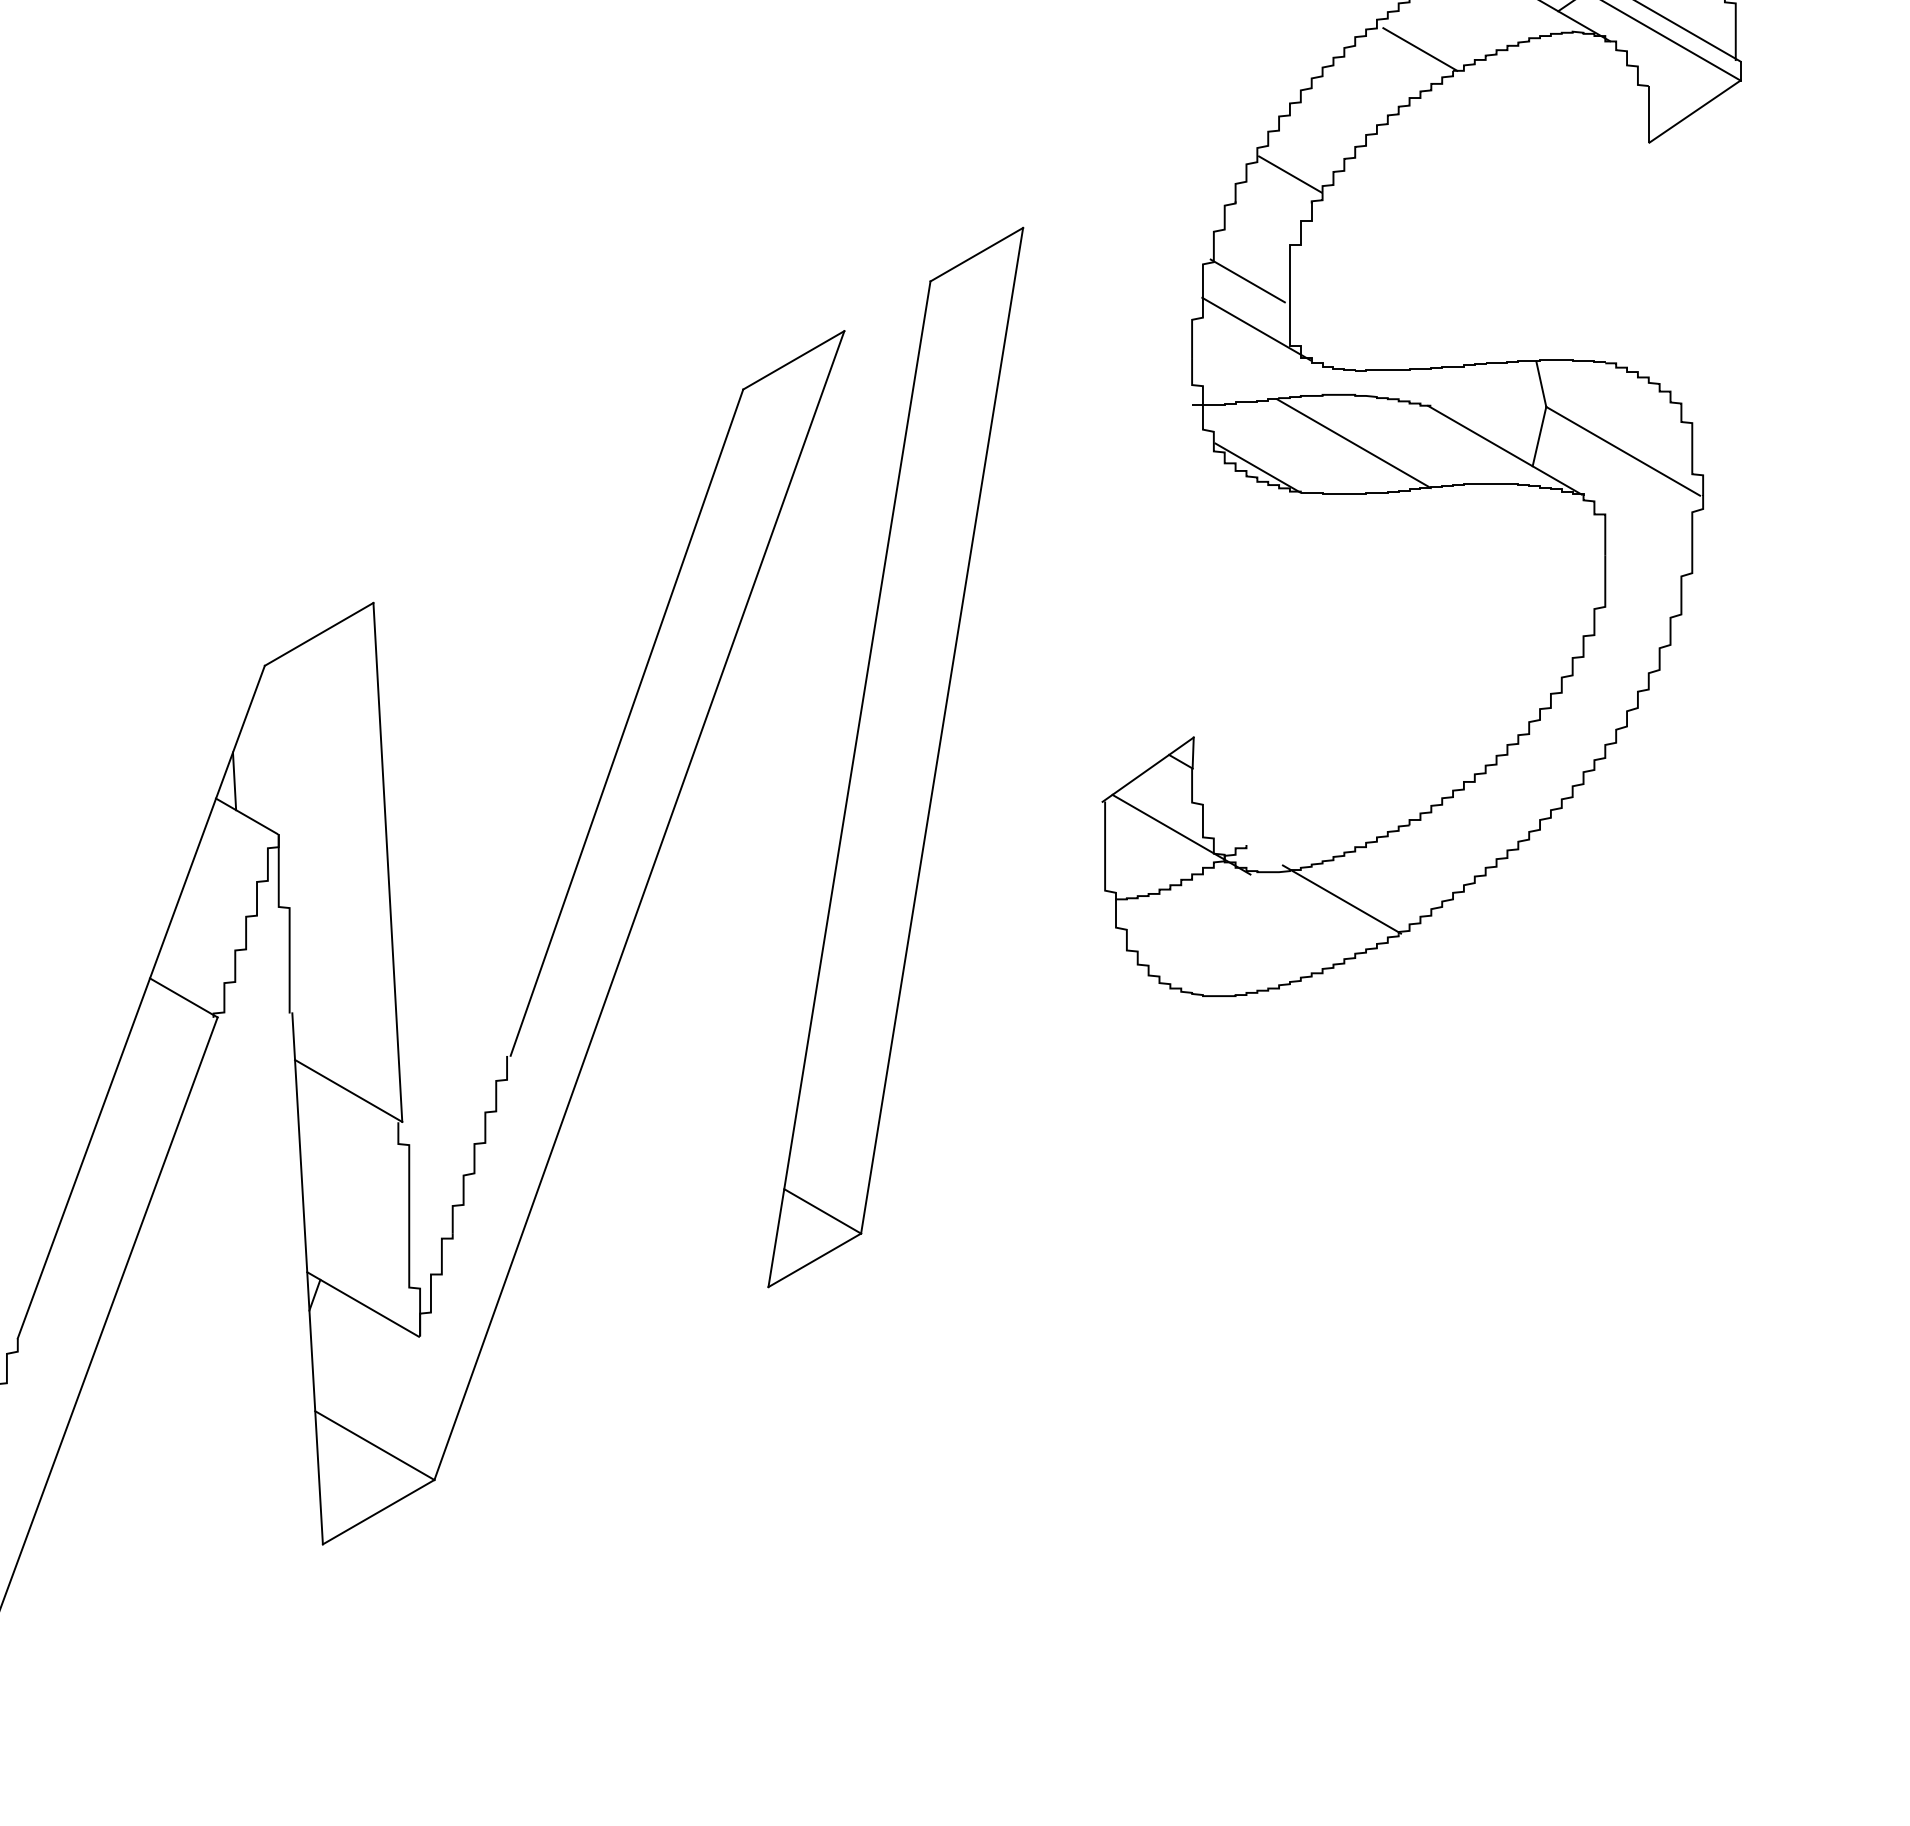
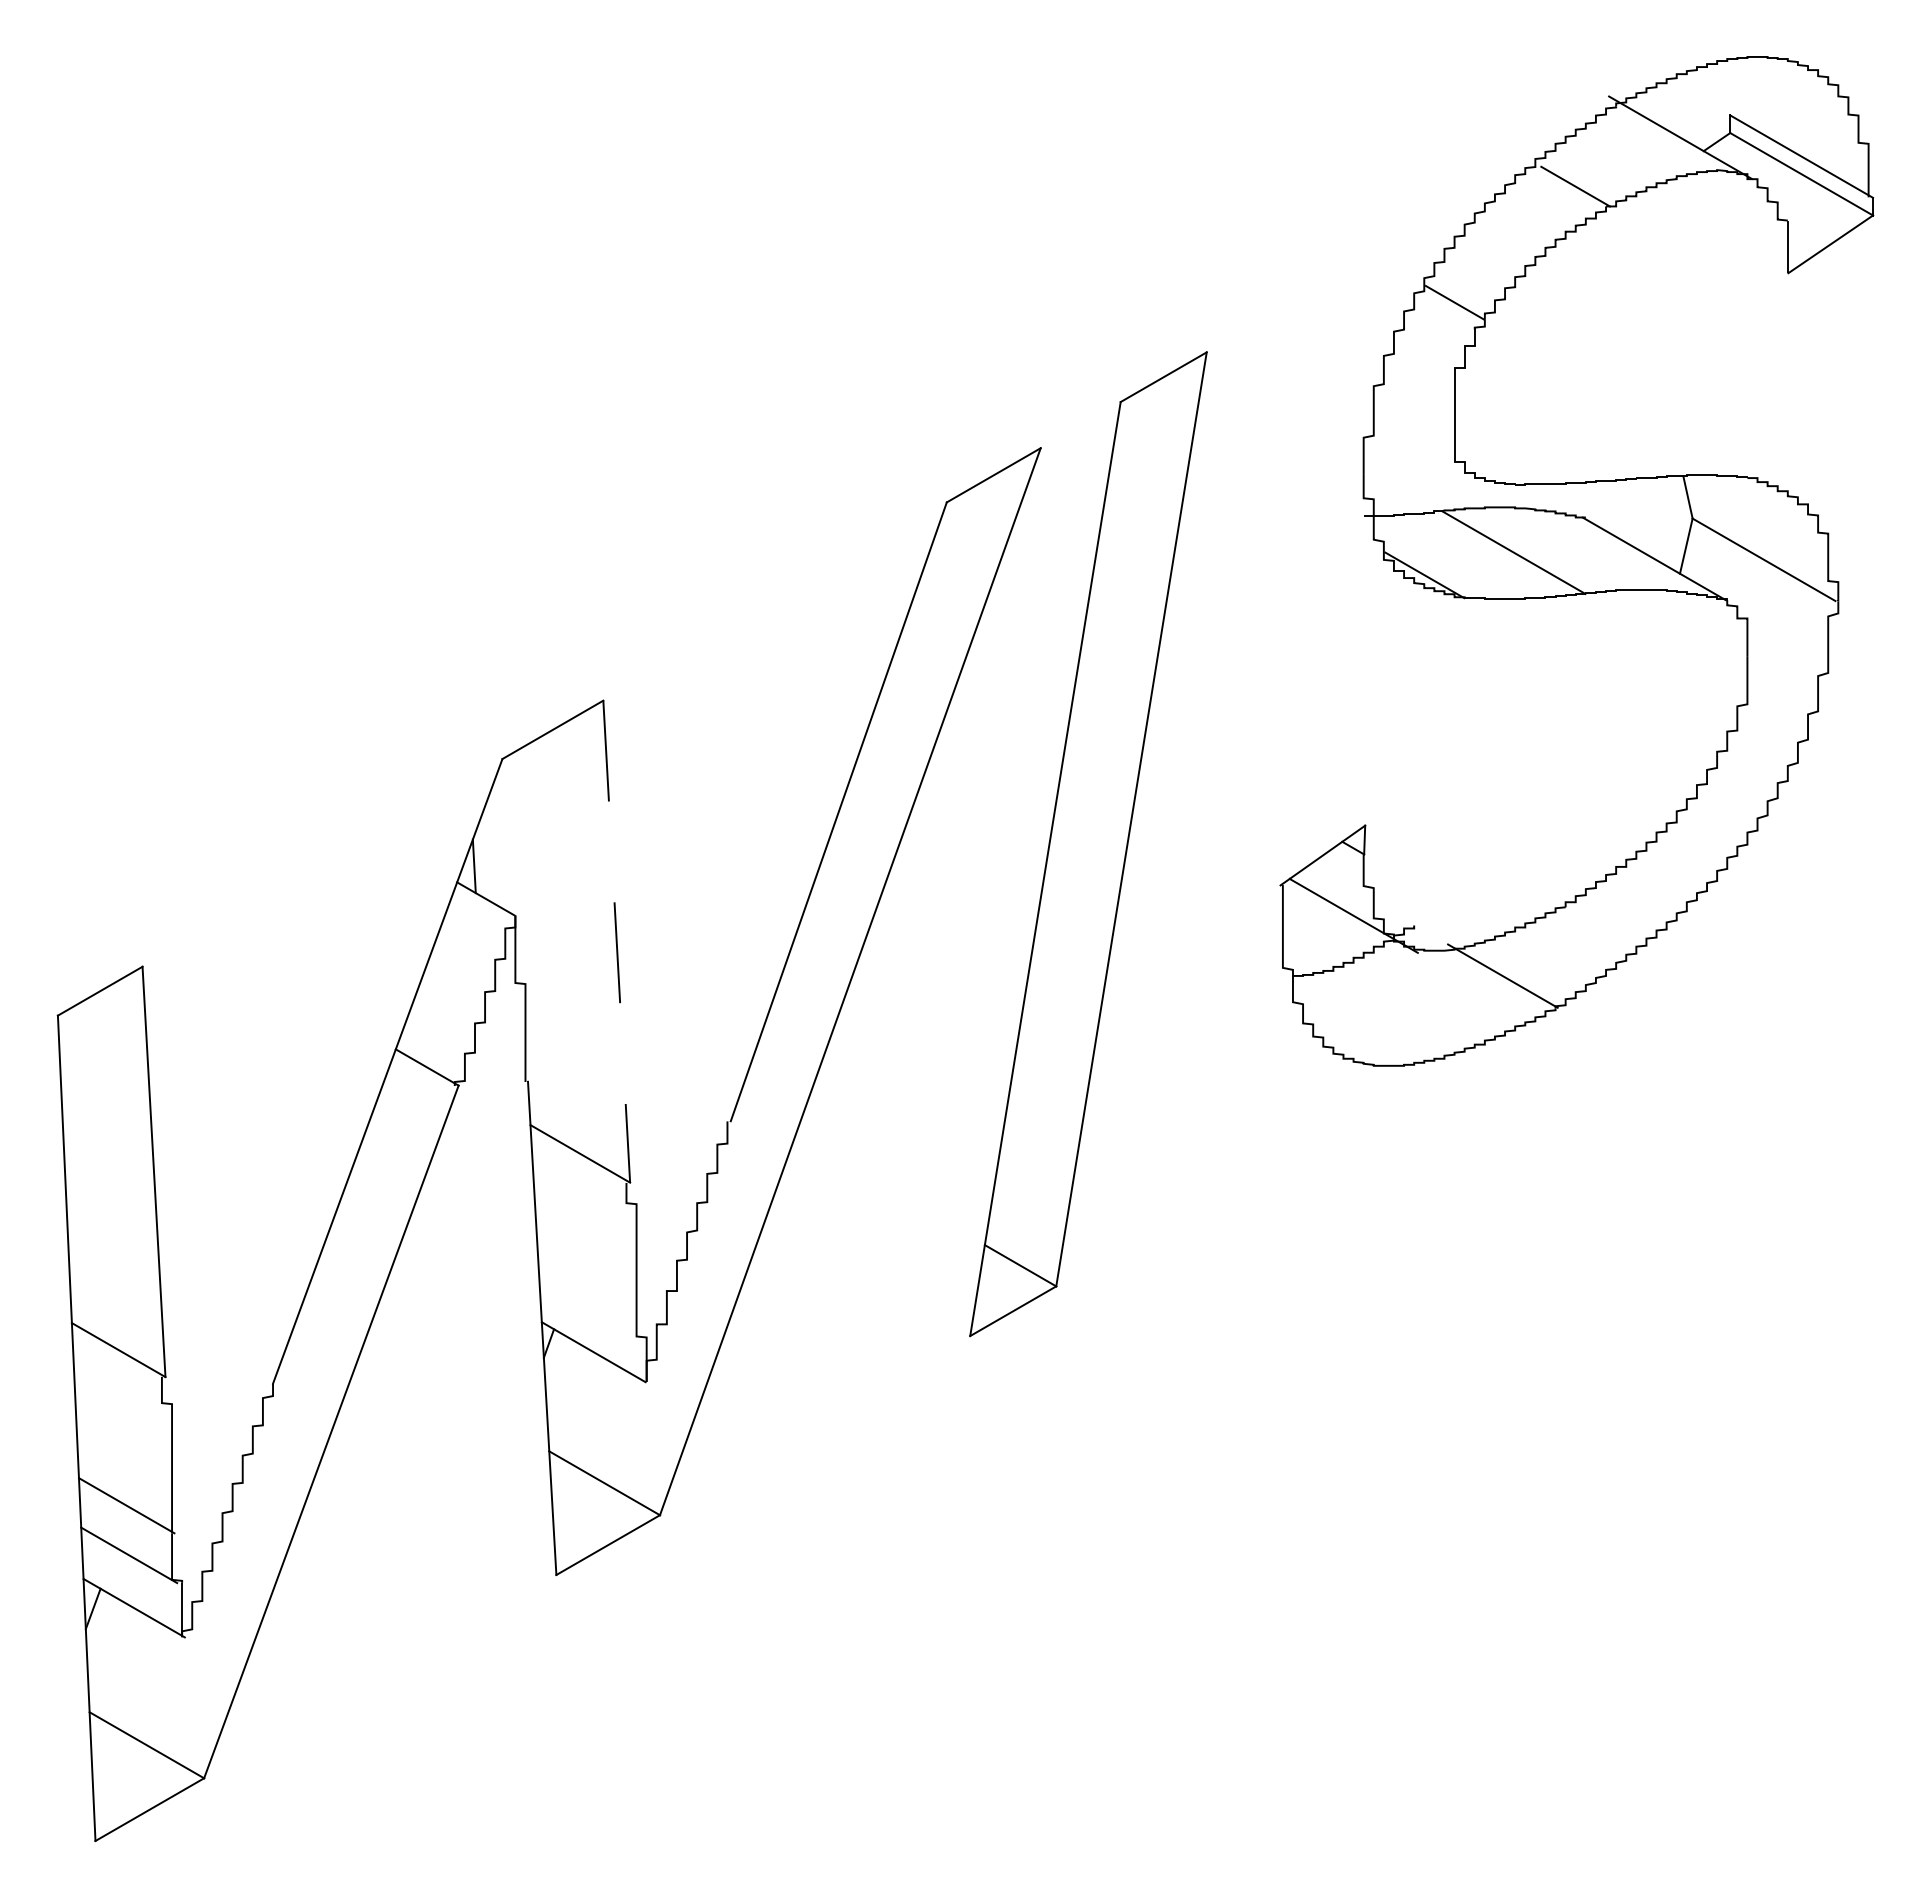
line: (1247, 280) -> (1415, 401), removed
line: (1256, 329) -> (1423, 446), removed
line: (387, 863) -> (616, 942), solid -> dashed

